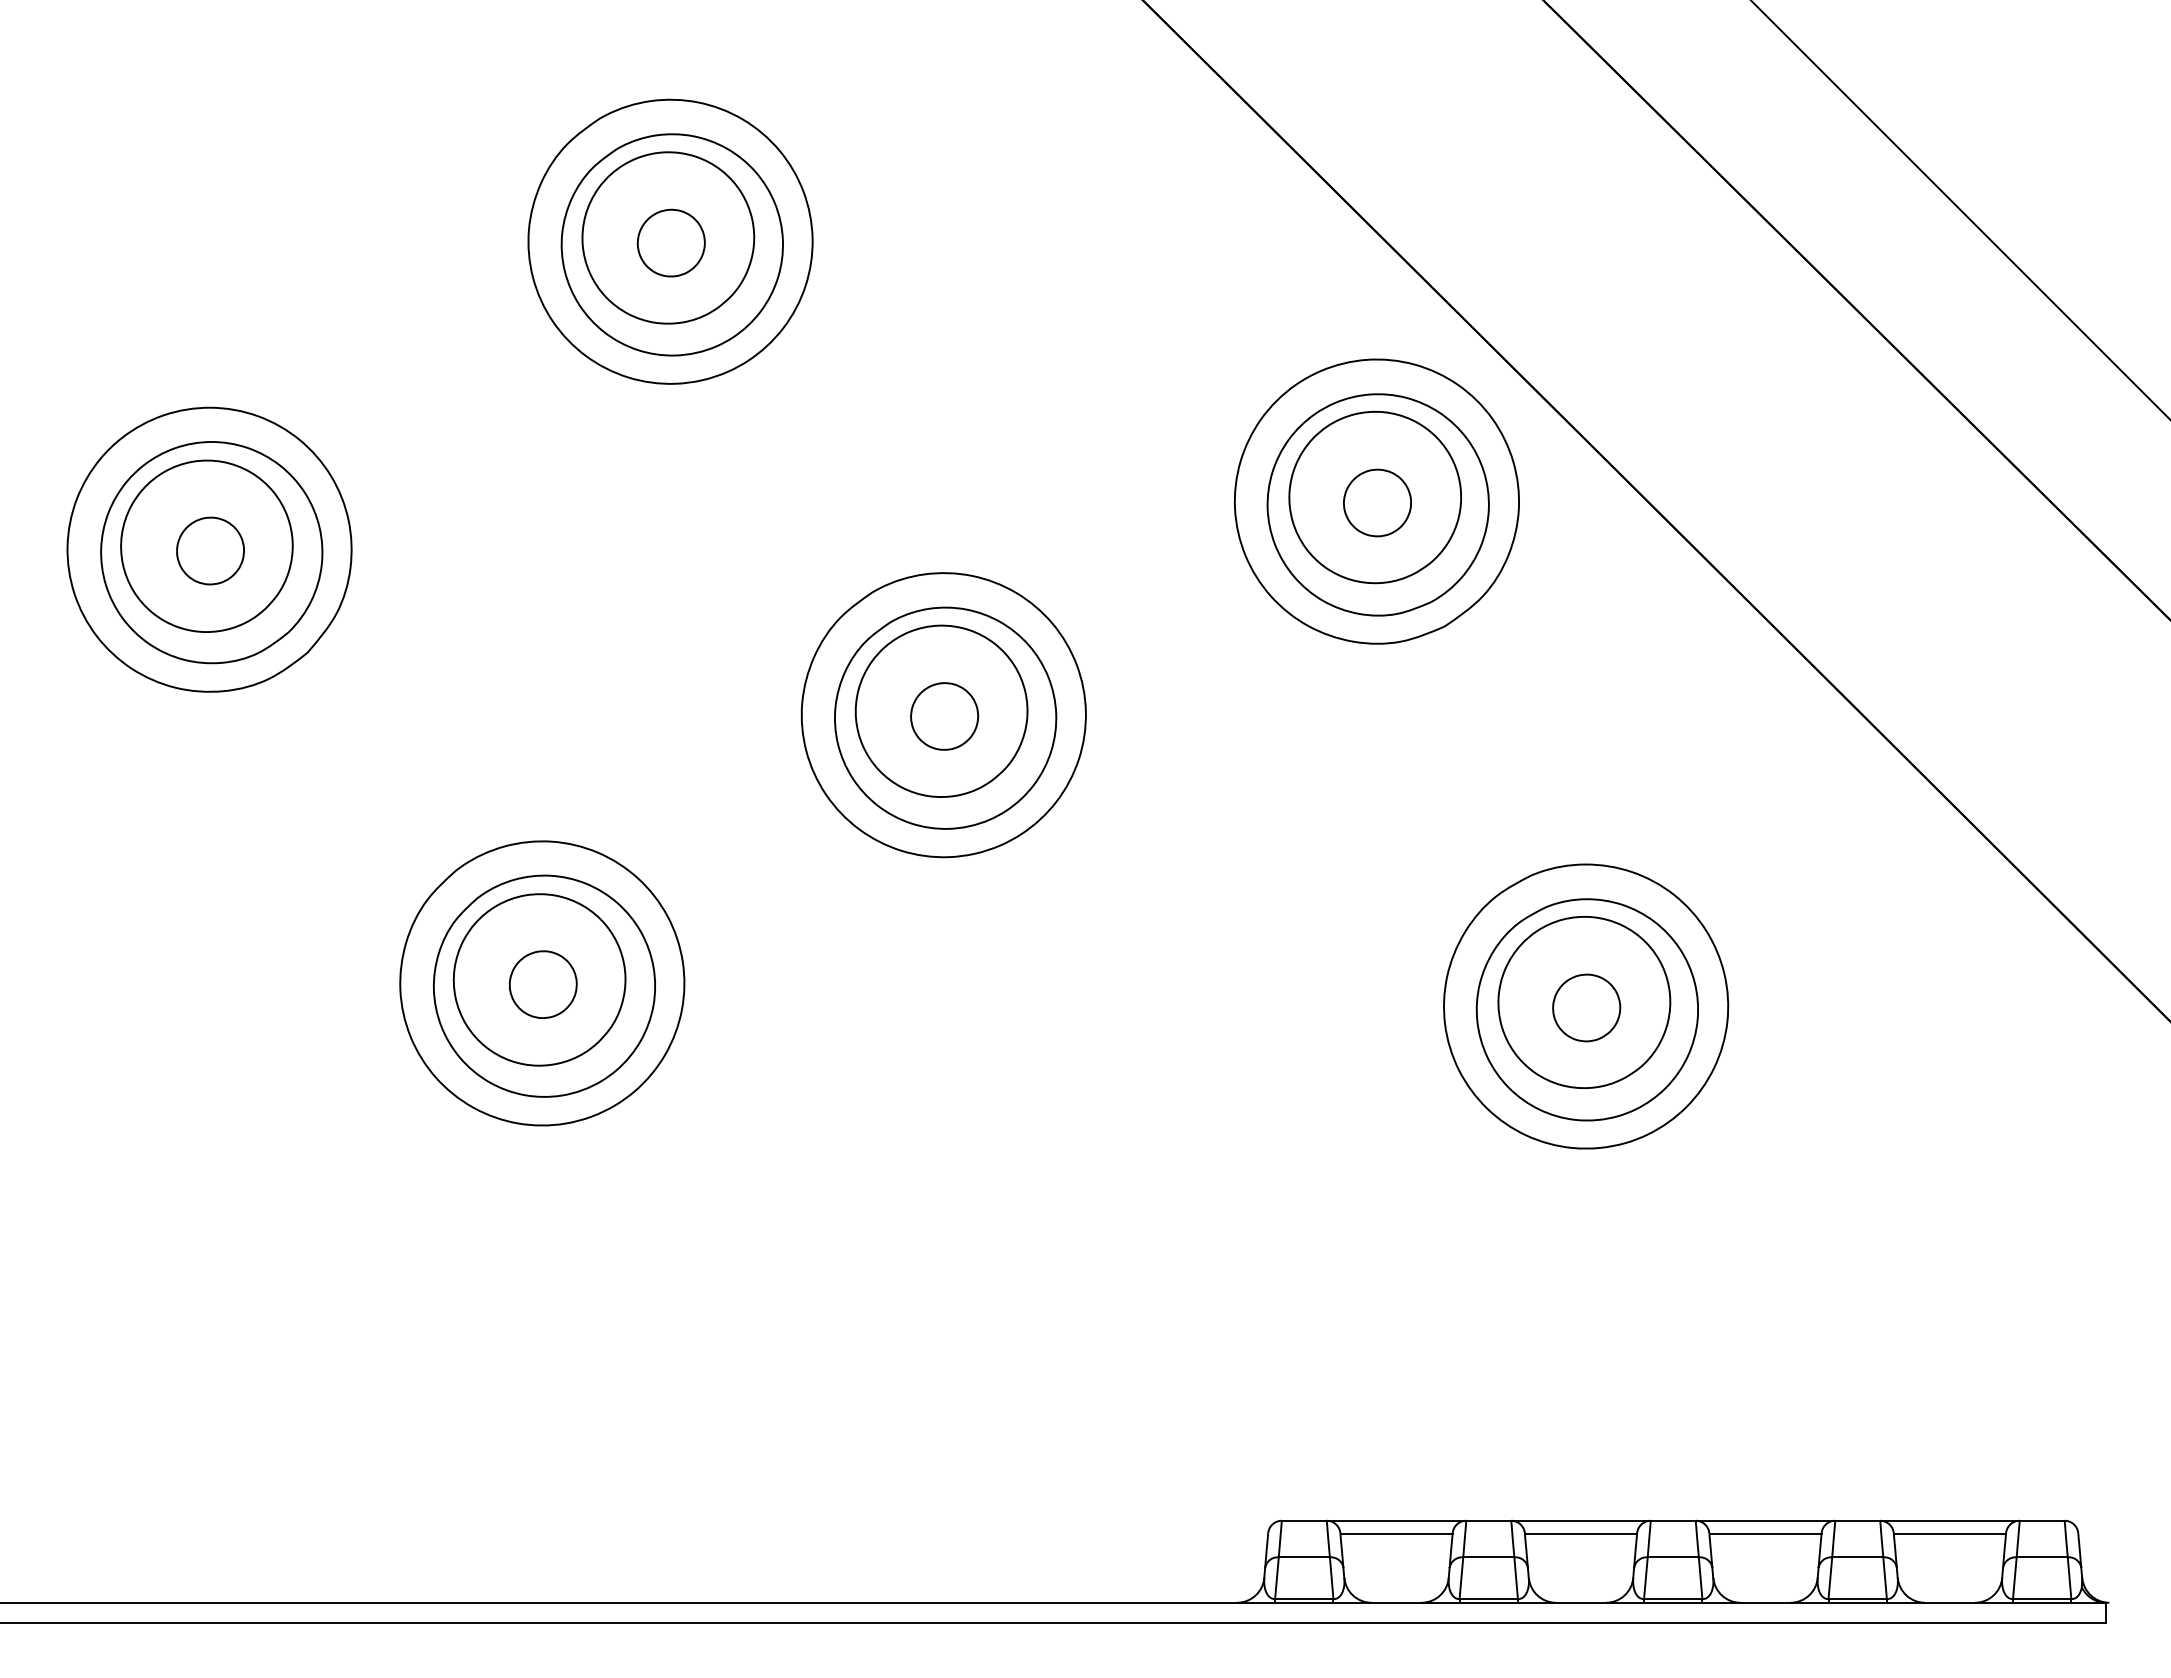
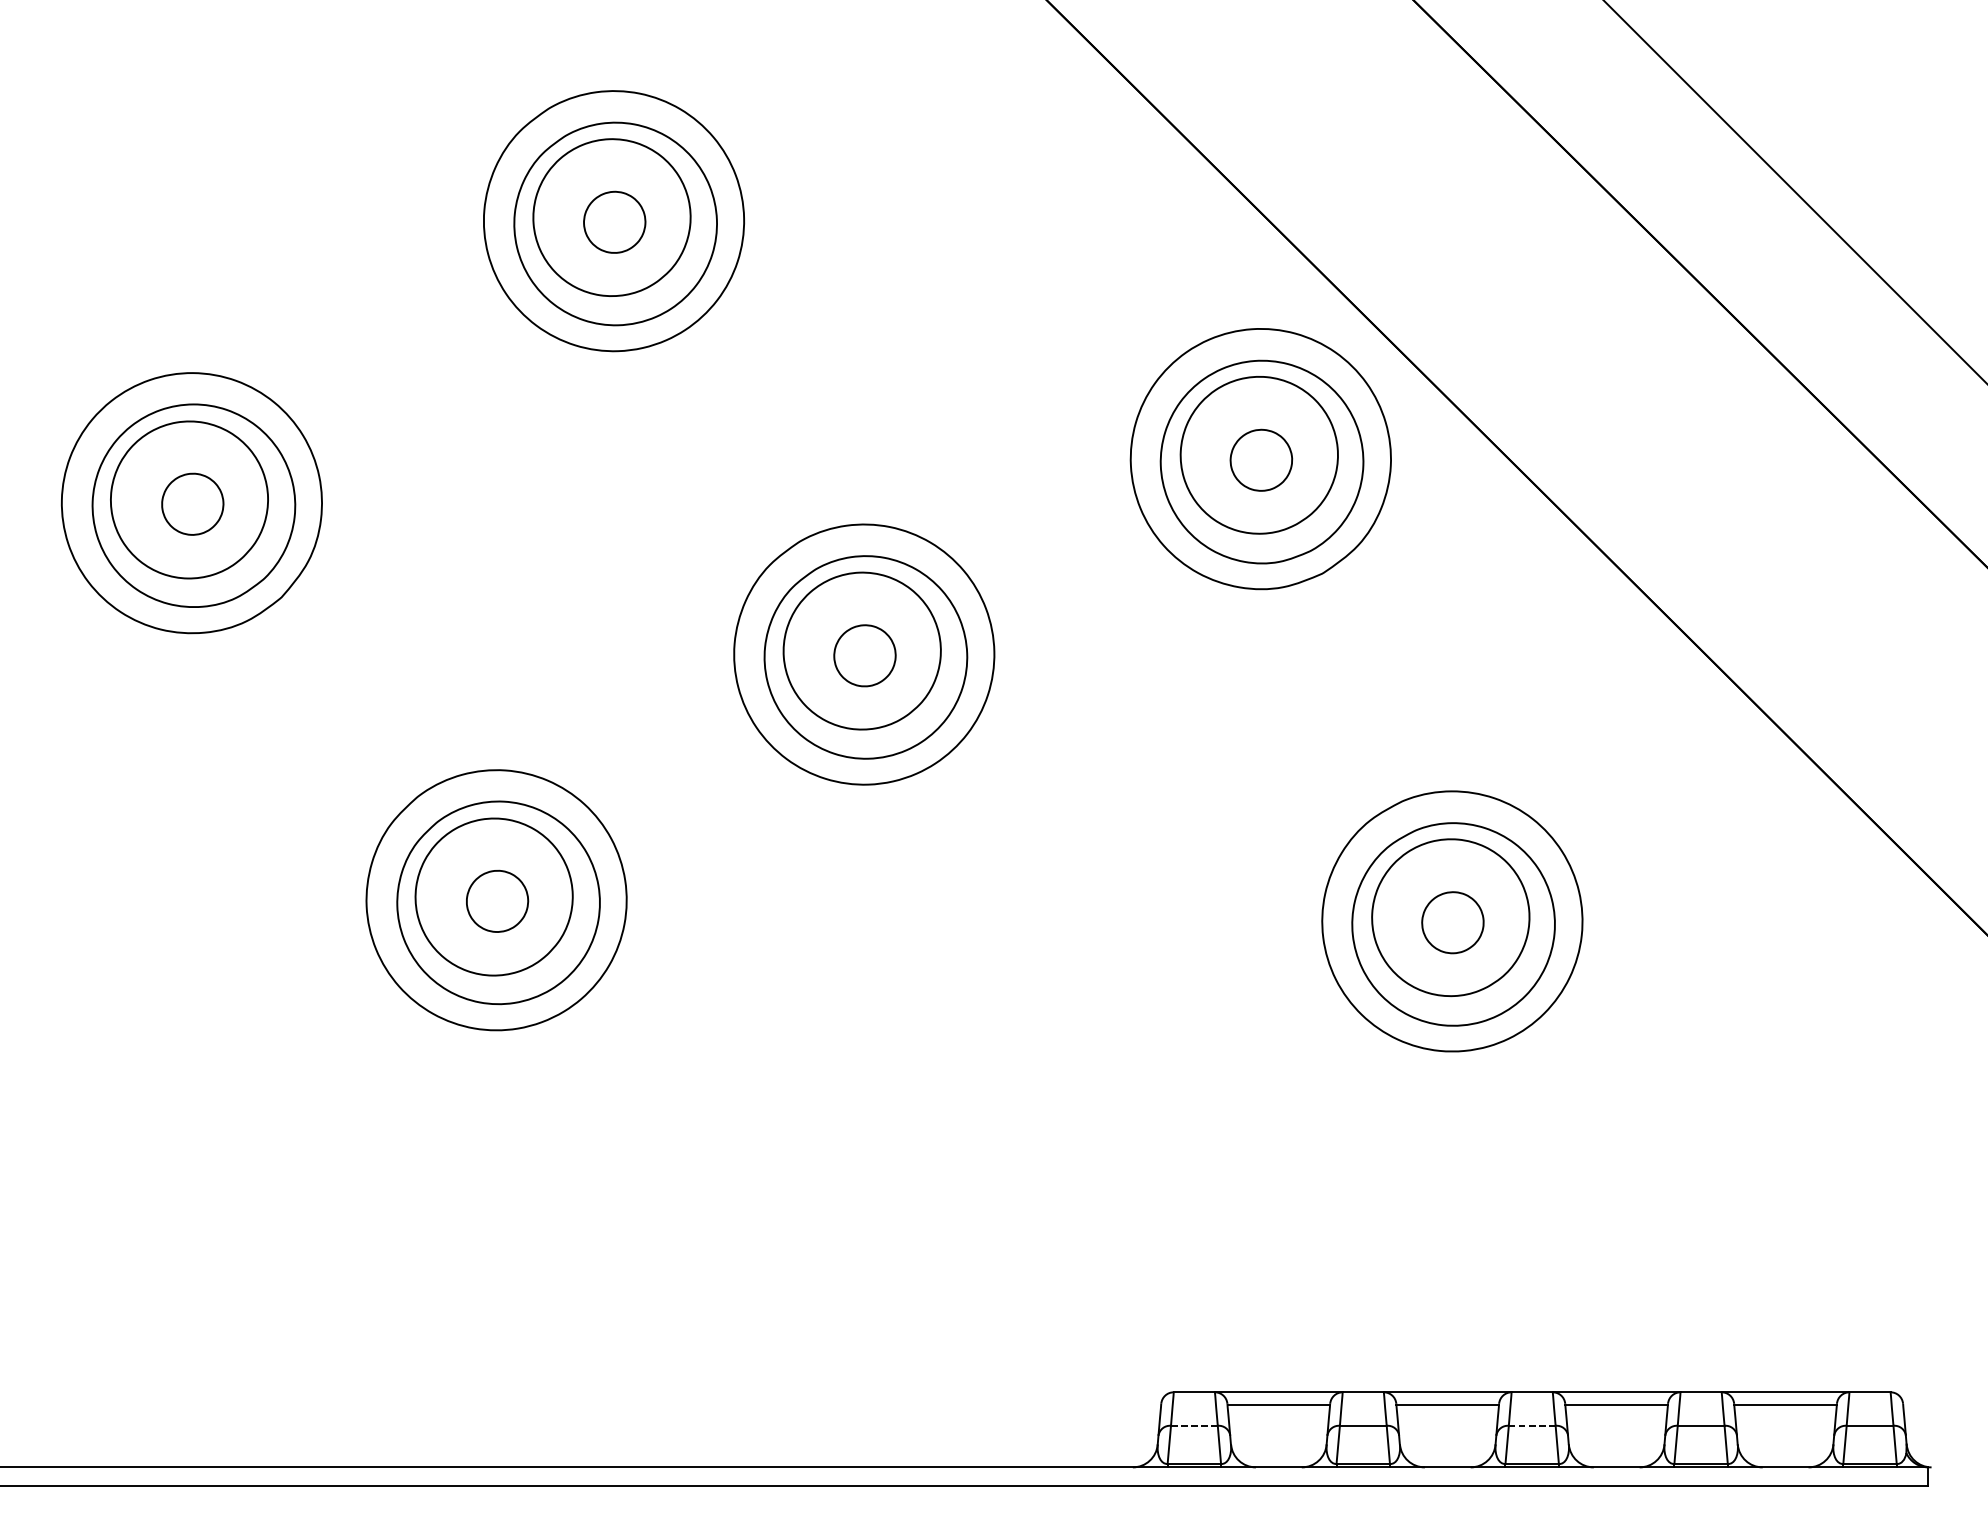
line: (1304, 1557) -> (1194, 1425), solid -> dashed
line: (1673, 1557) -> (1532, 1425), solid -> dashed

